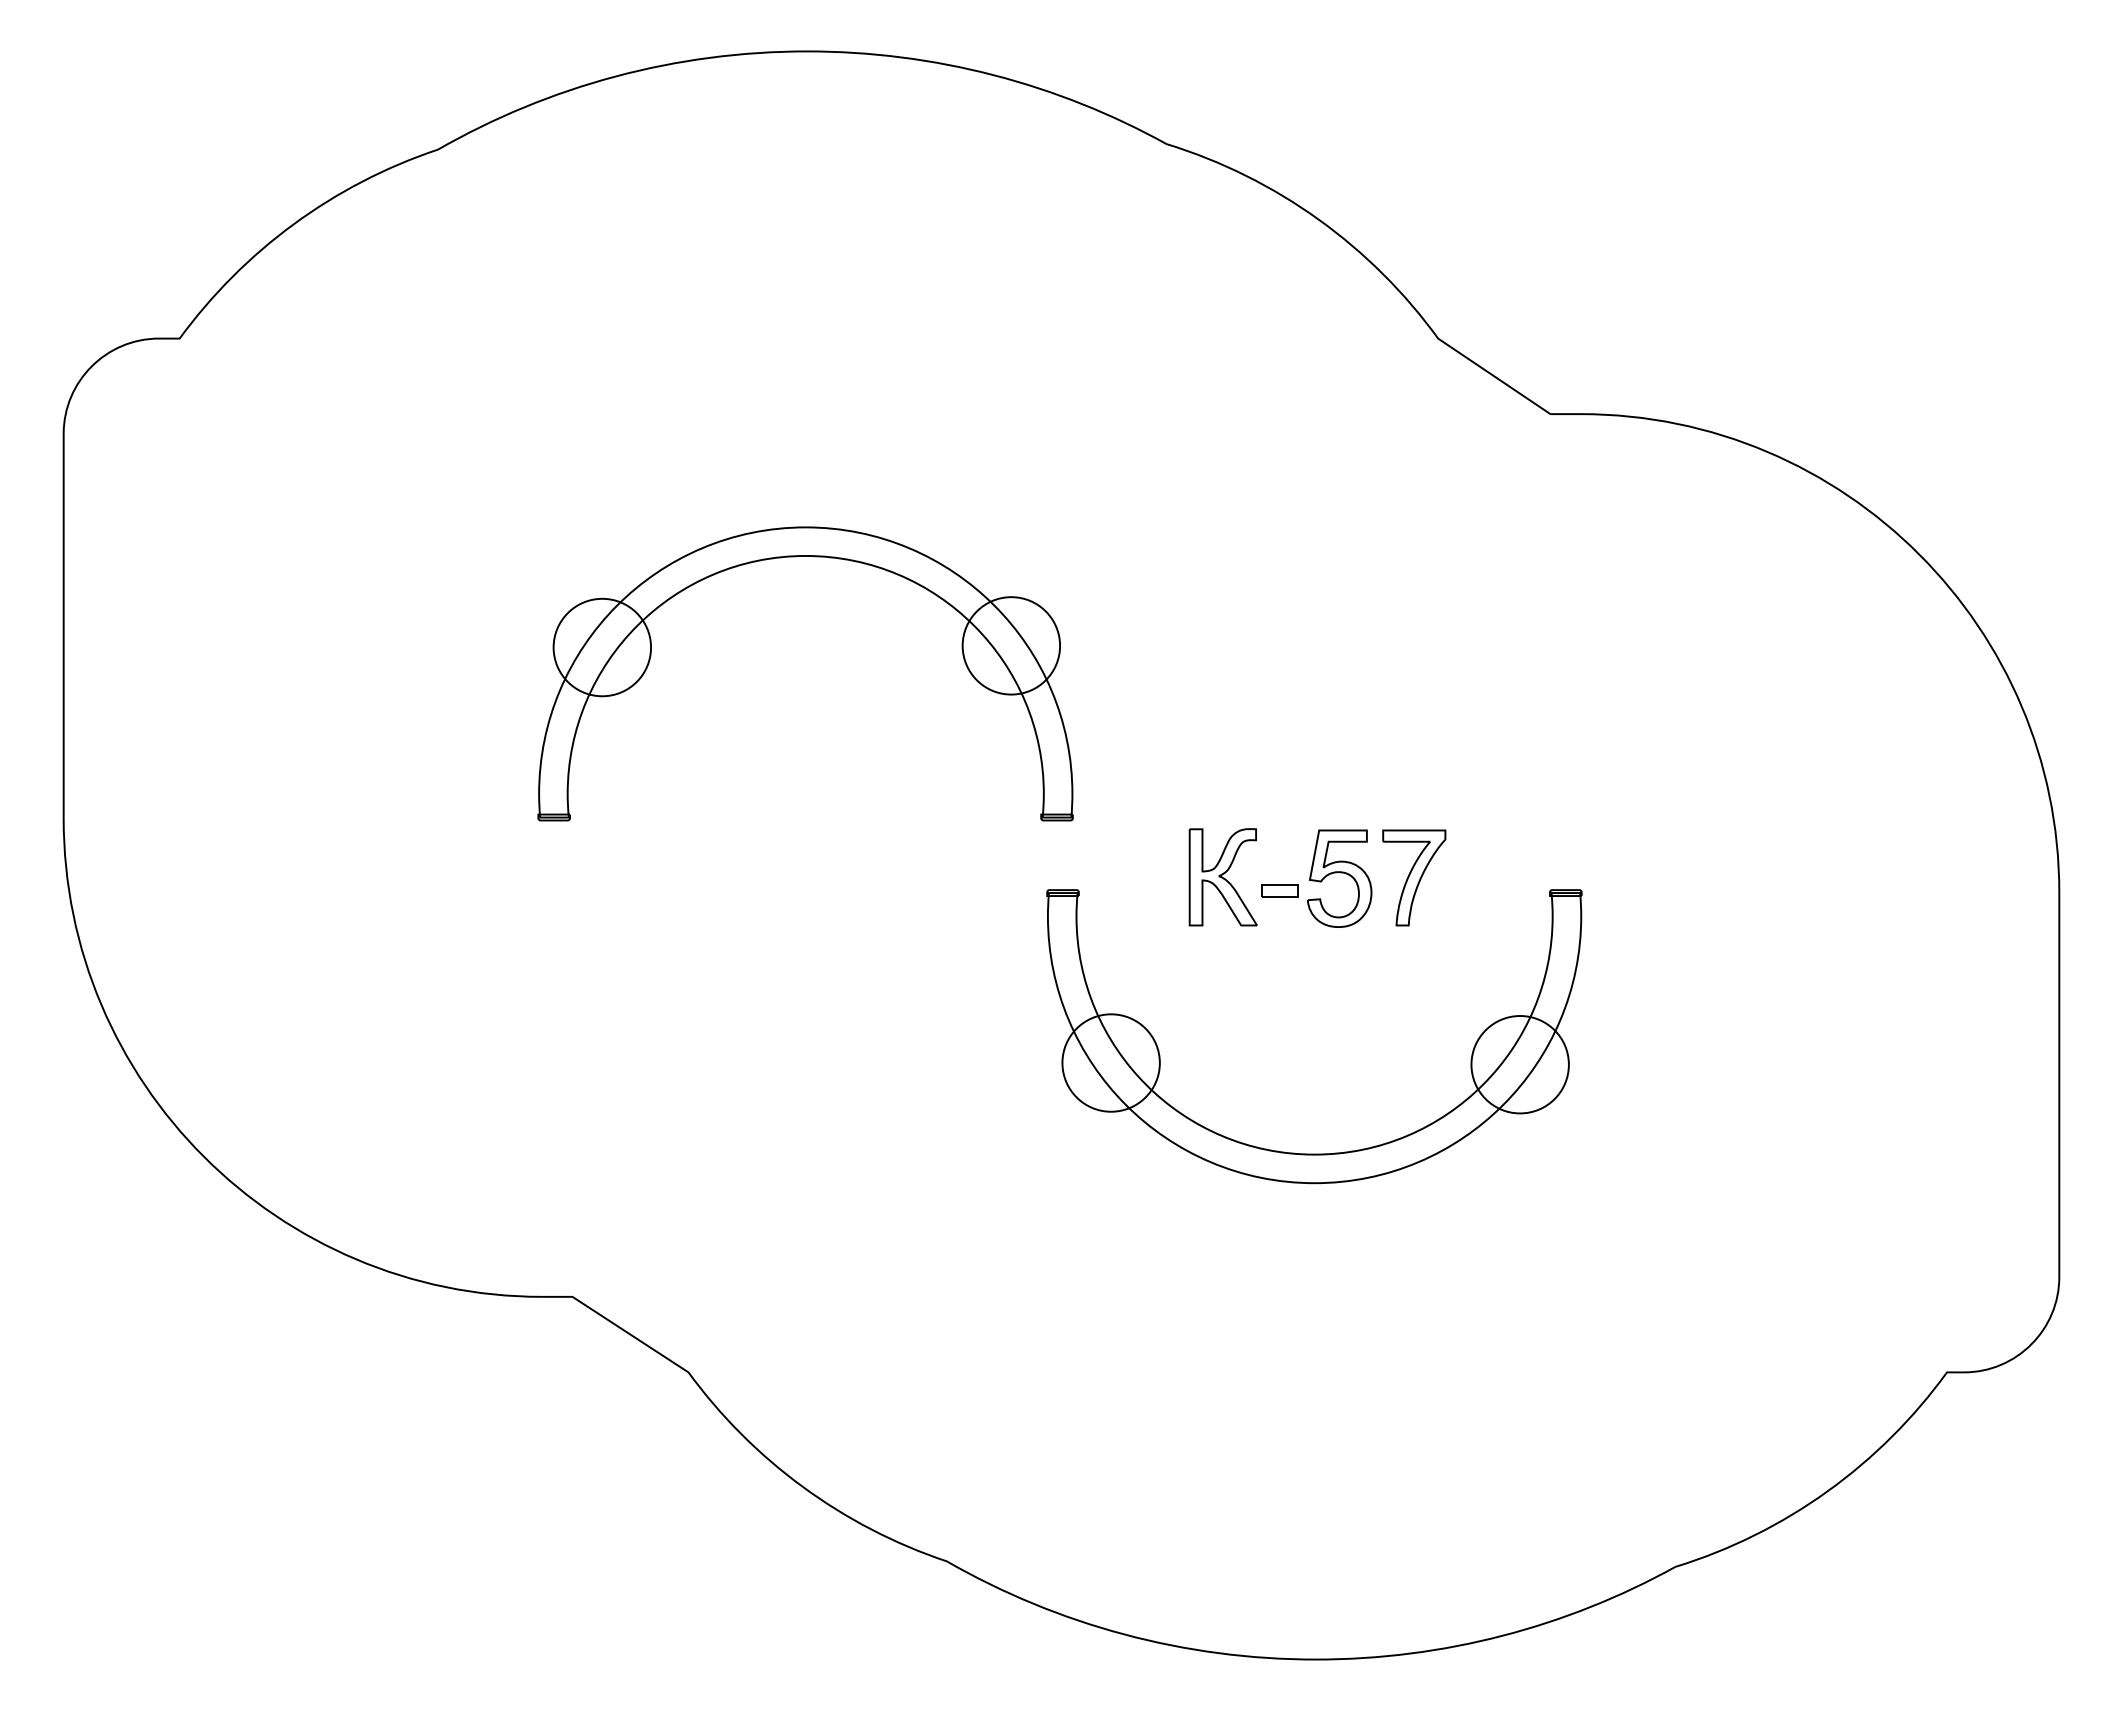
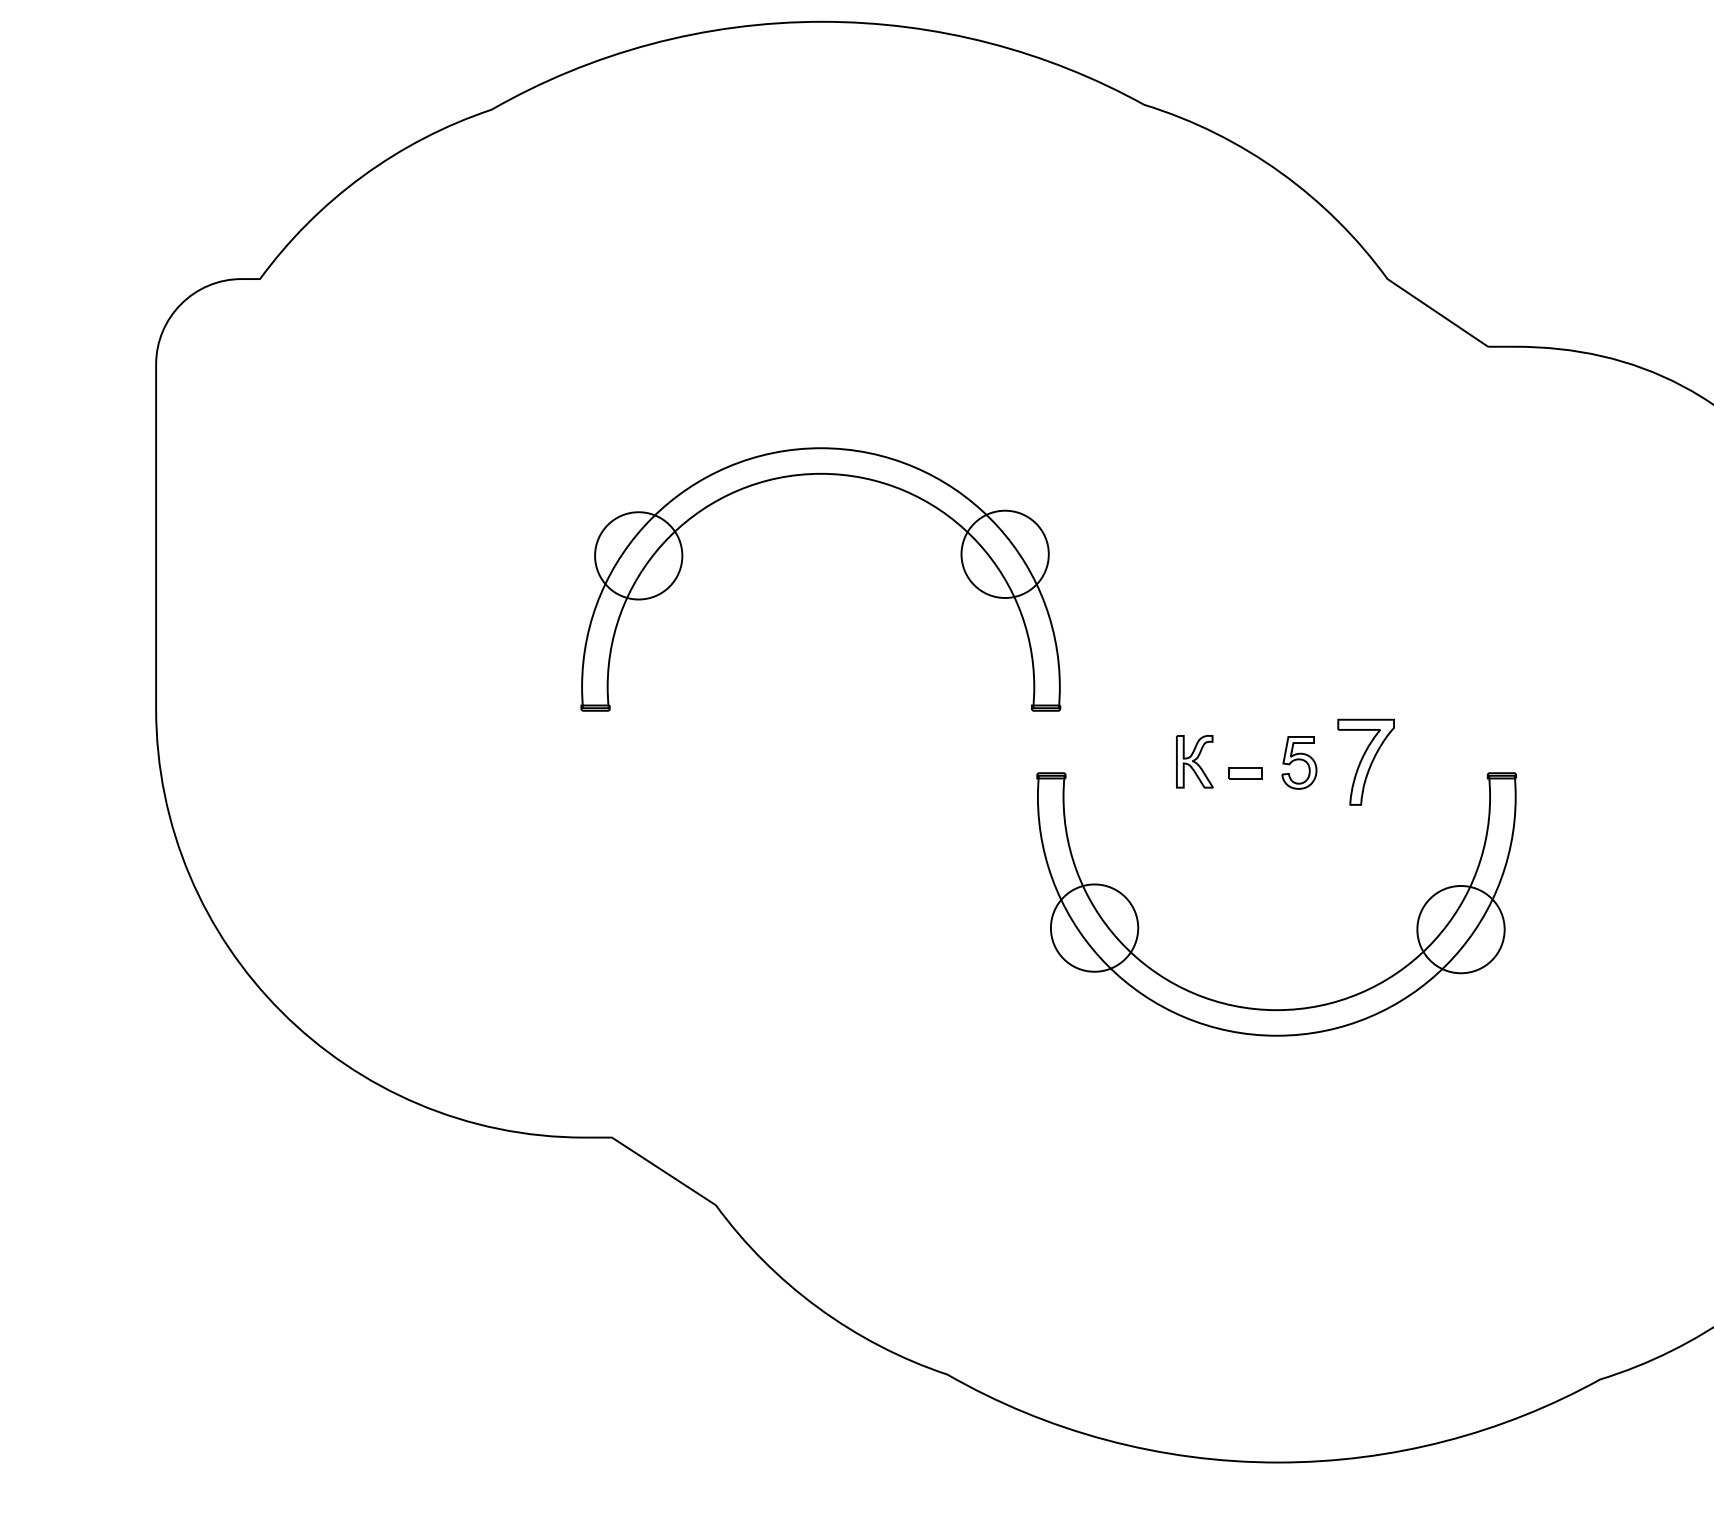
part: (1222, 877) -> (1194, 761), size x0.6
part: (1339, 878) -> (1299, 762), size x0.6

